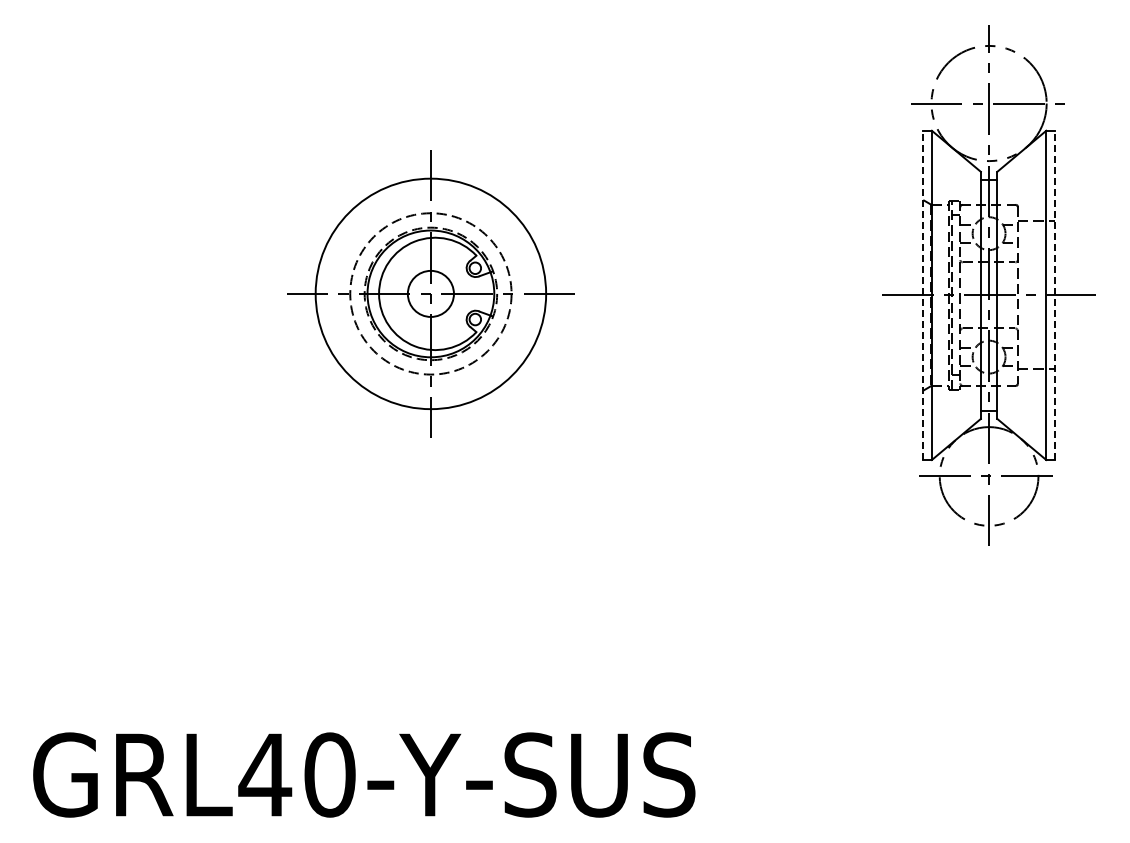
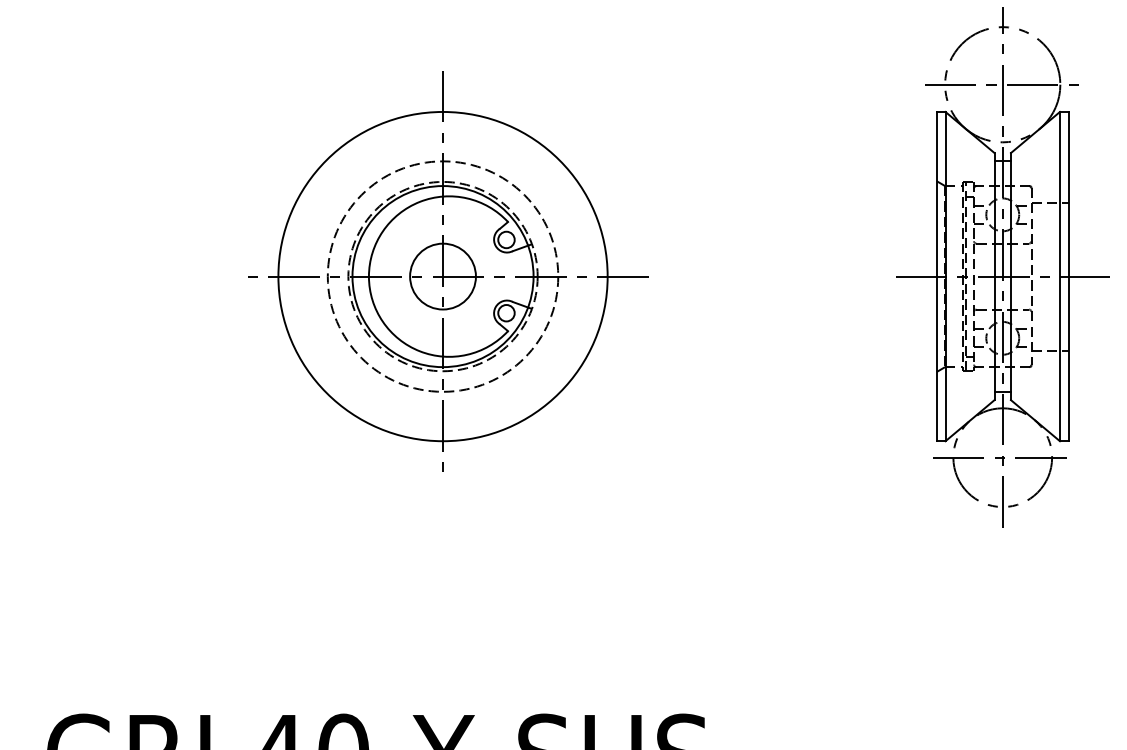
part: (434, 290) -> (448, 271), size x1.43
line: (923, 295) -> (937, 276), dashed -> solid
line: (1054, 295) -> (1068, 276), dashed -> solid

